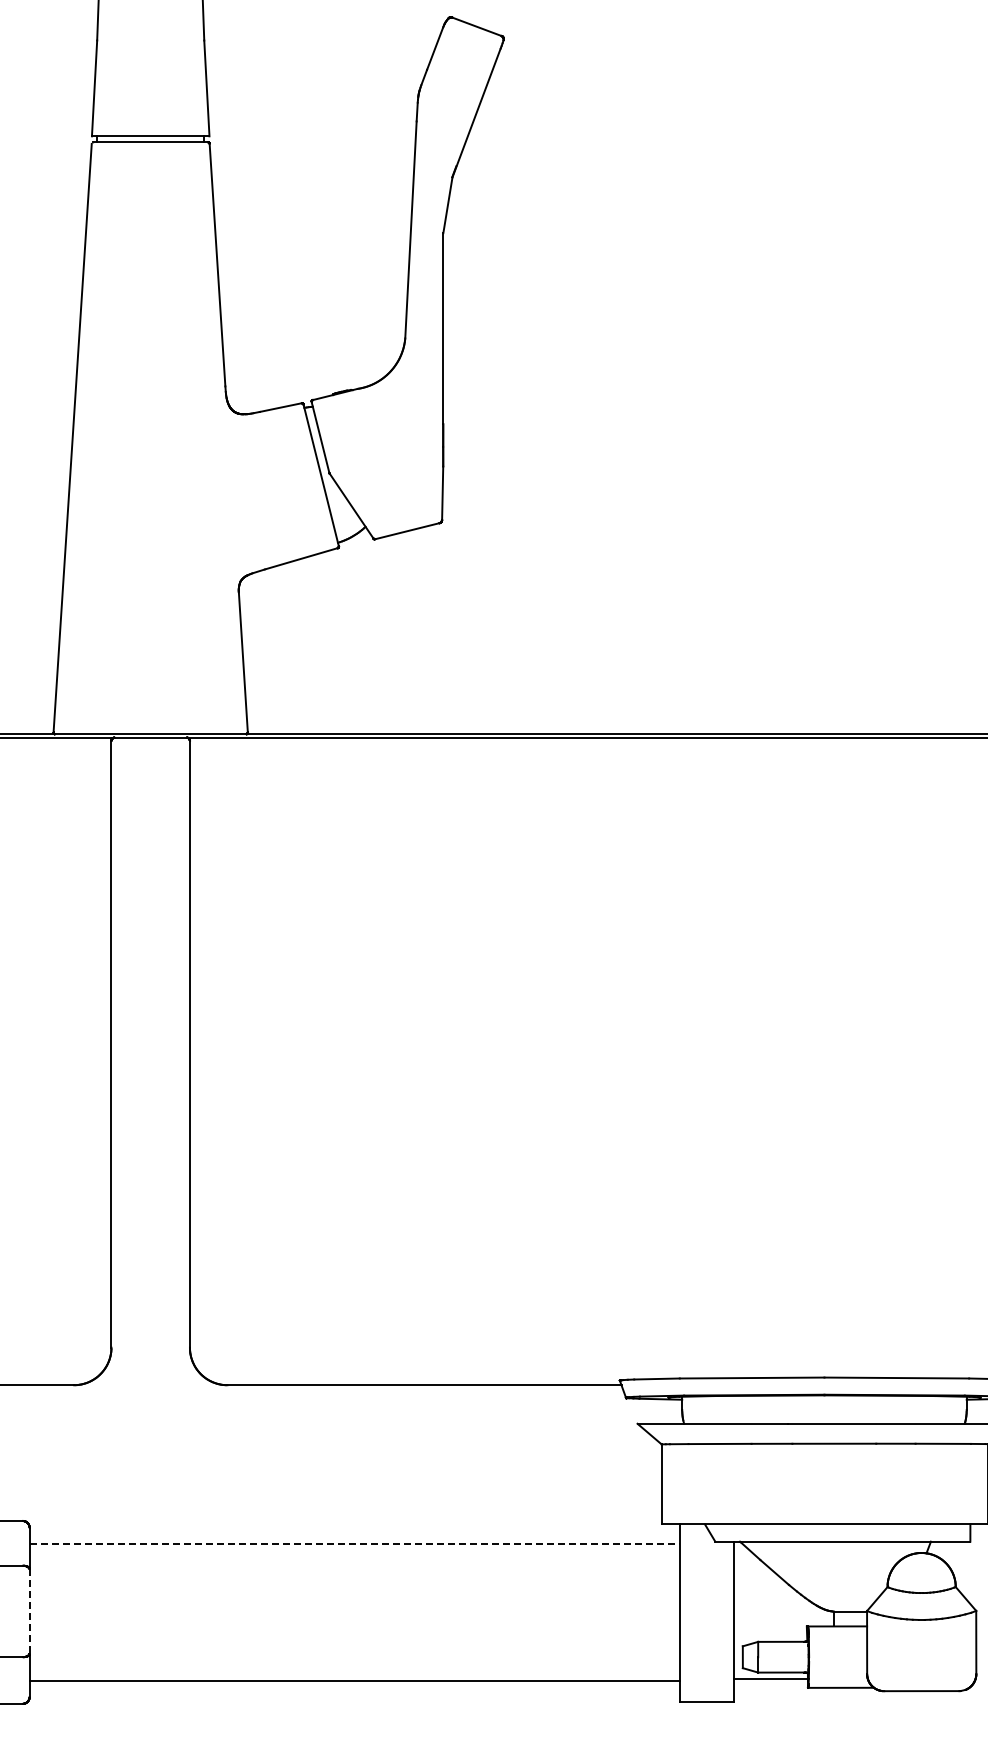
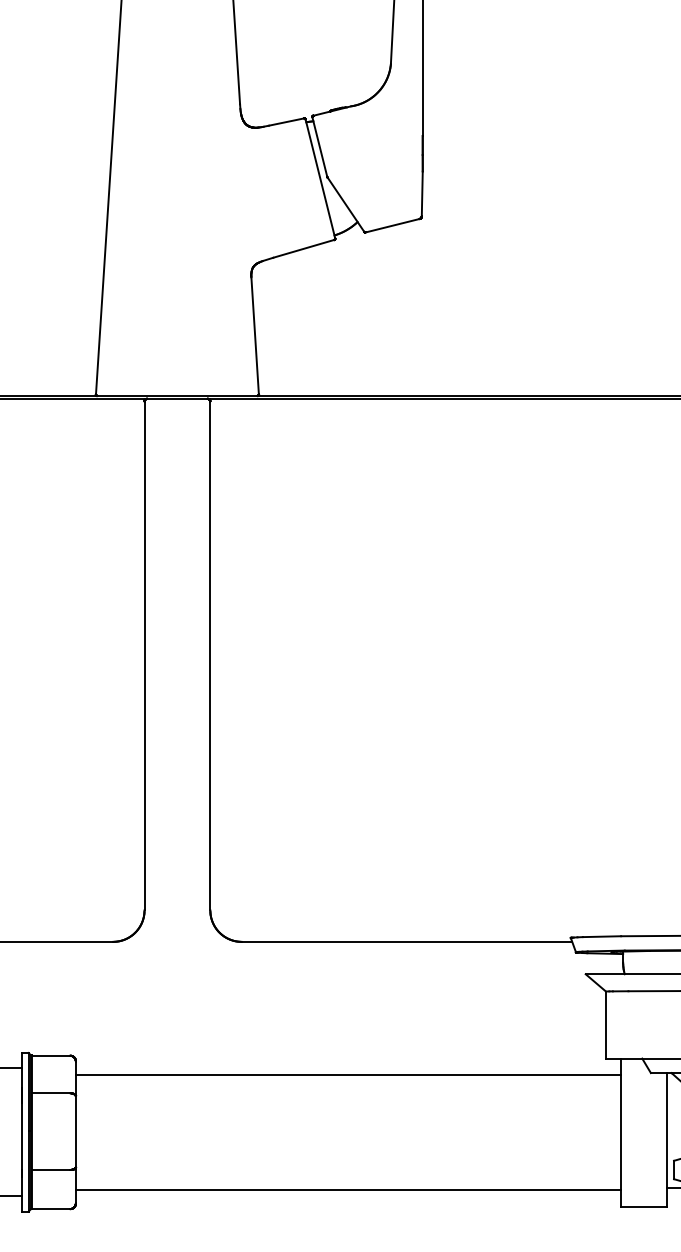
line: (355, 1543) -> (349, 1074), dashed -> solid
line: (29, 1612) -> (75, 1132), dashed -> solid

